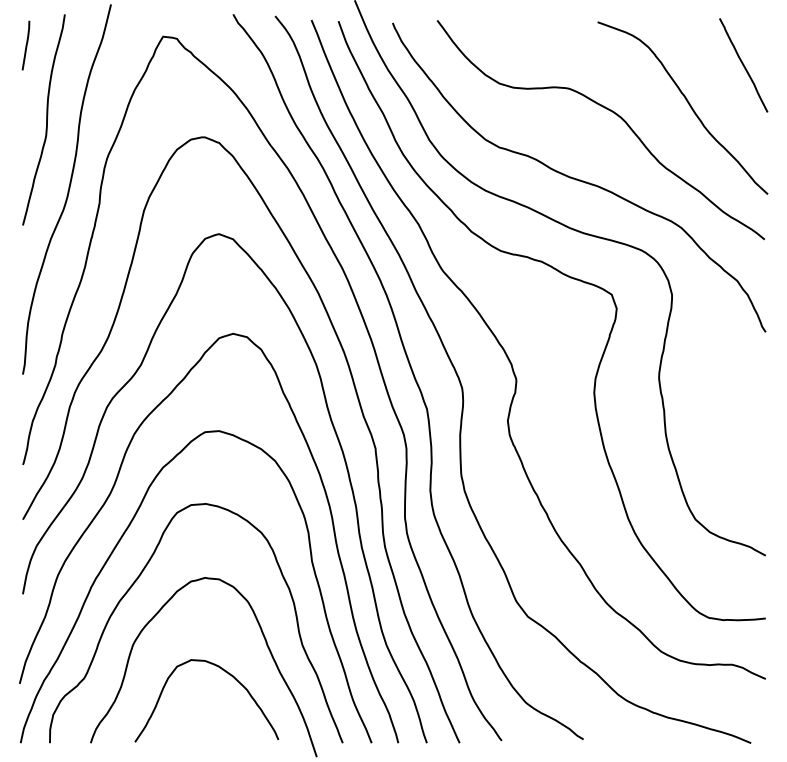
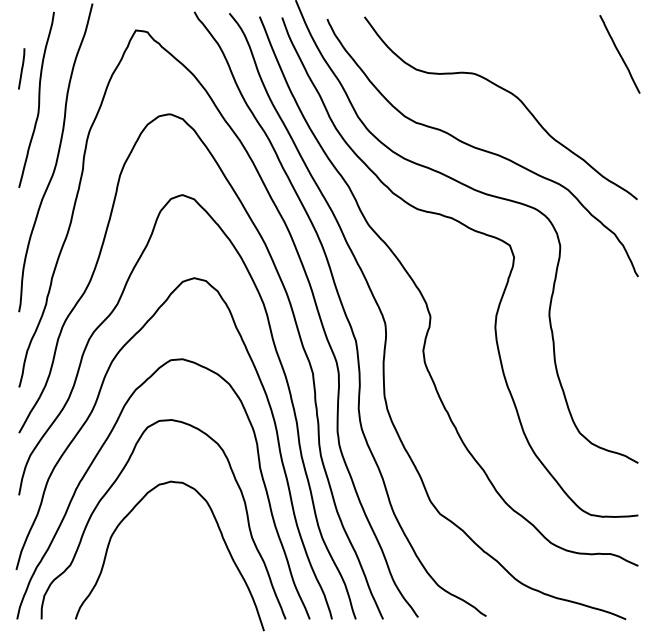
line: (25, 45) -> (21, 68), moved
curve: (686, 102) -> (572, 85), removed
curve: (224, 672) -> (187, 560), removed

